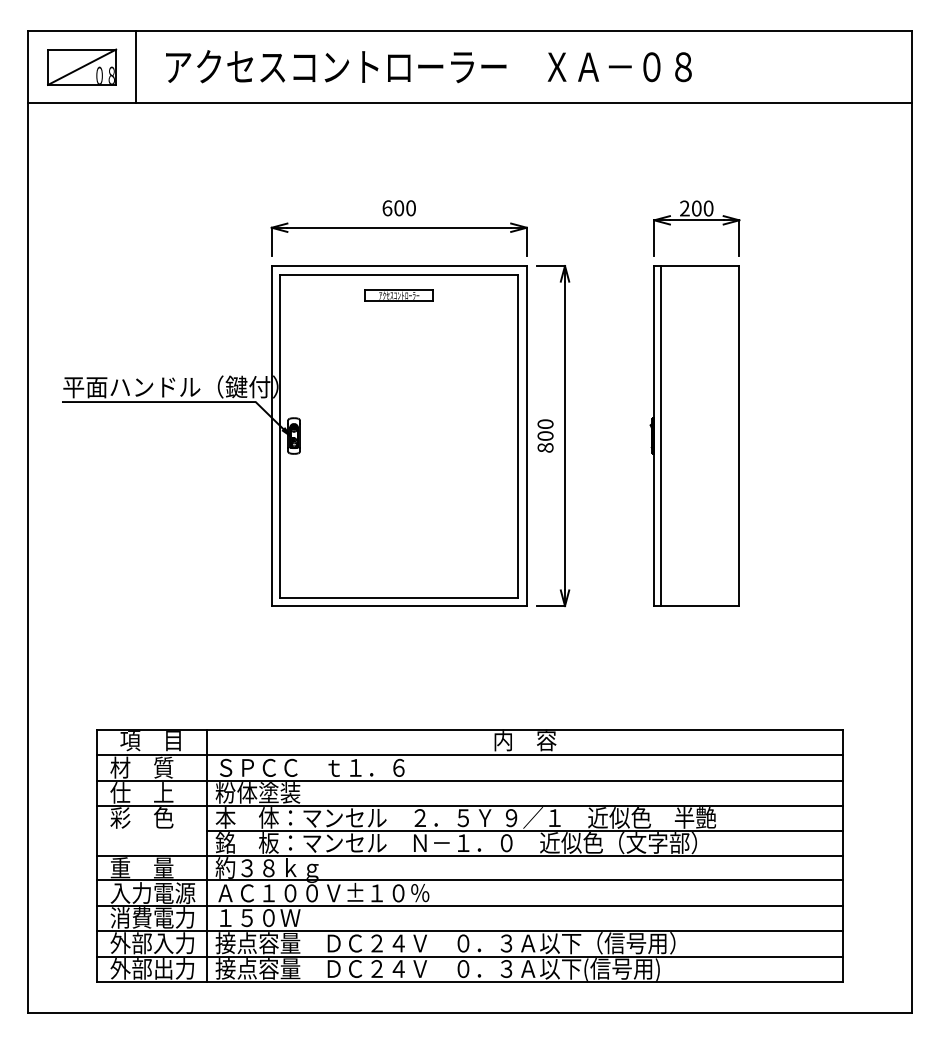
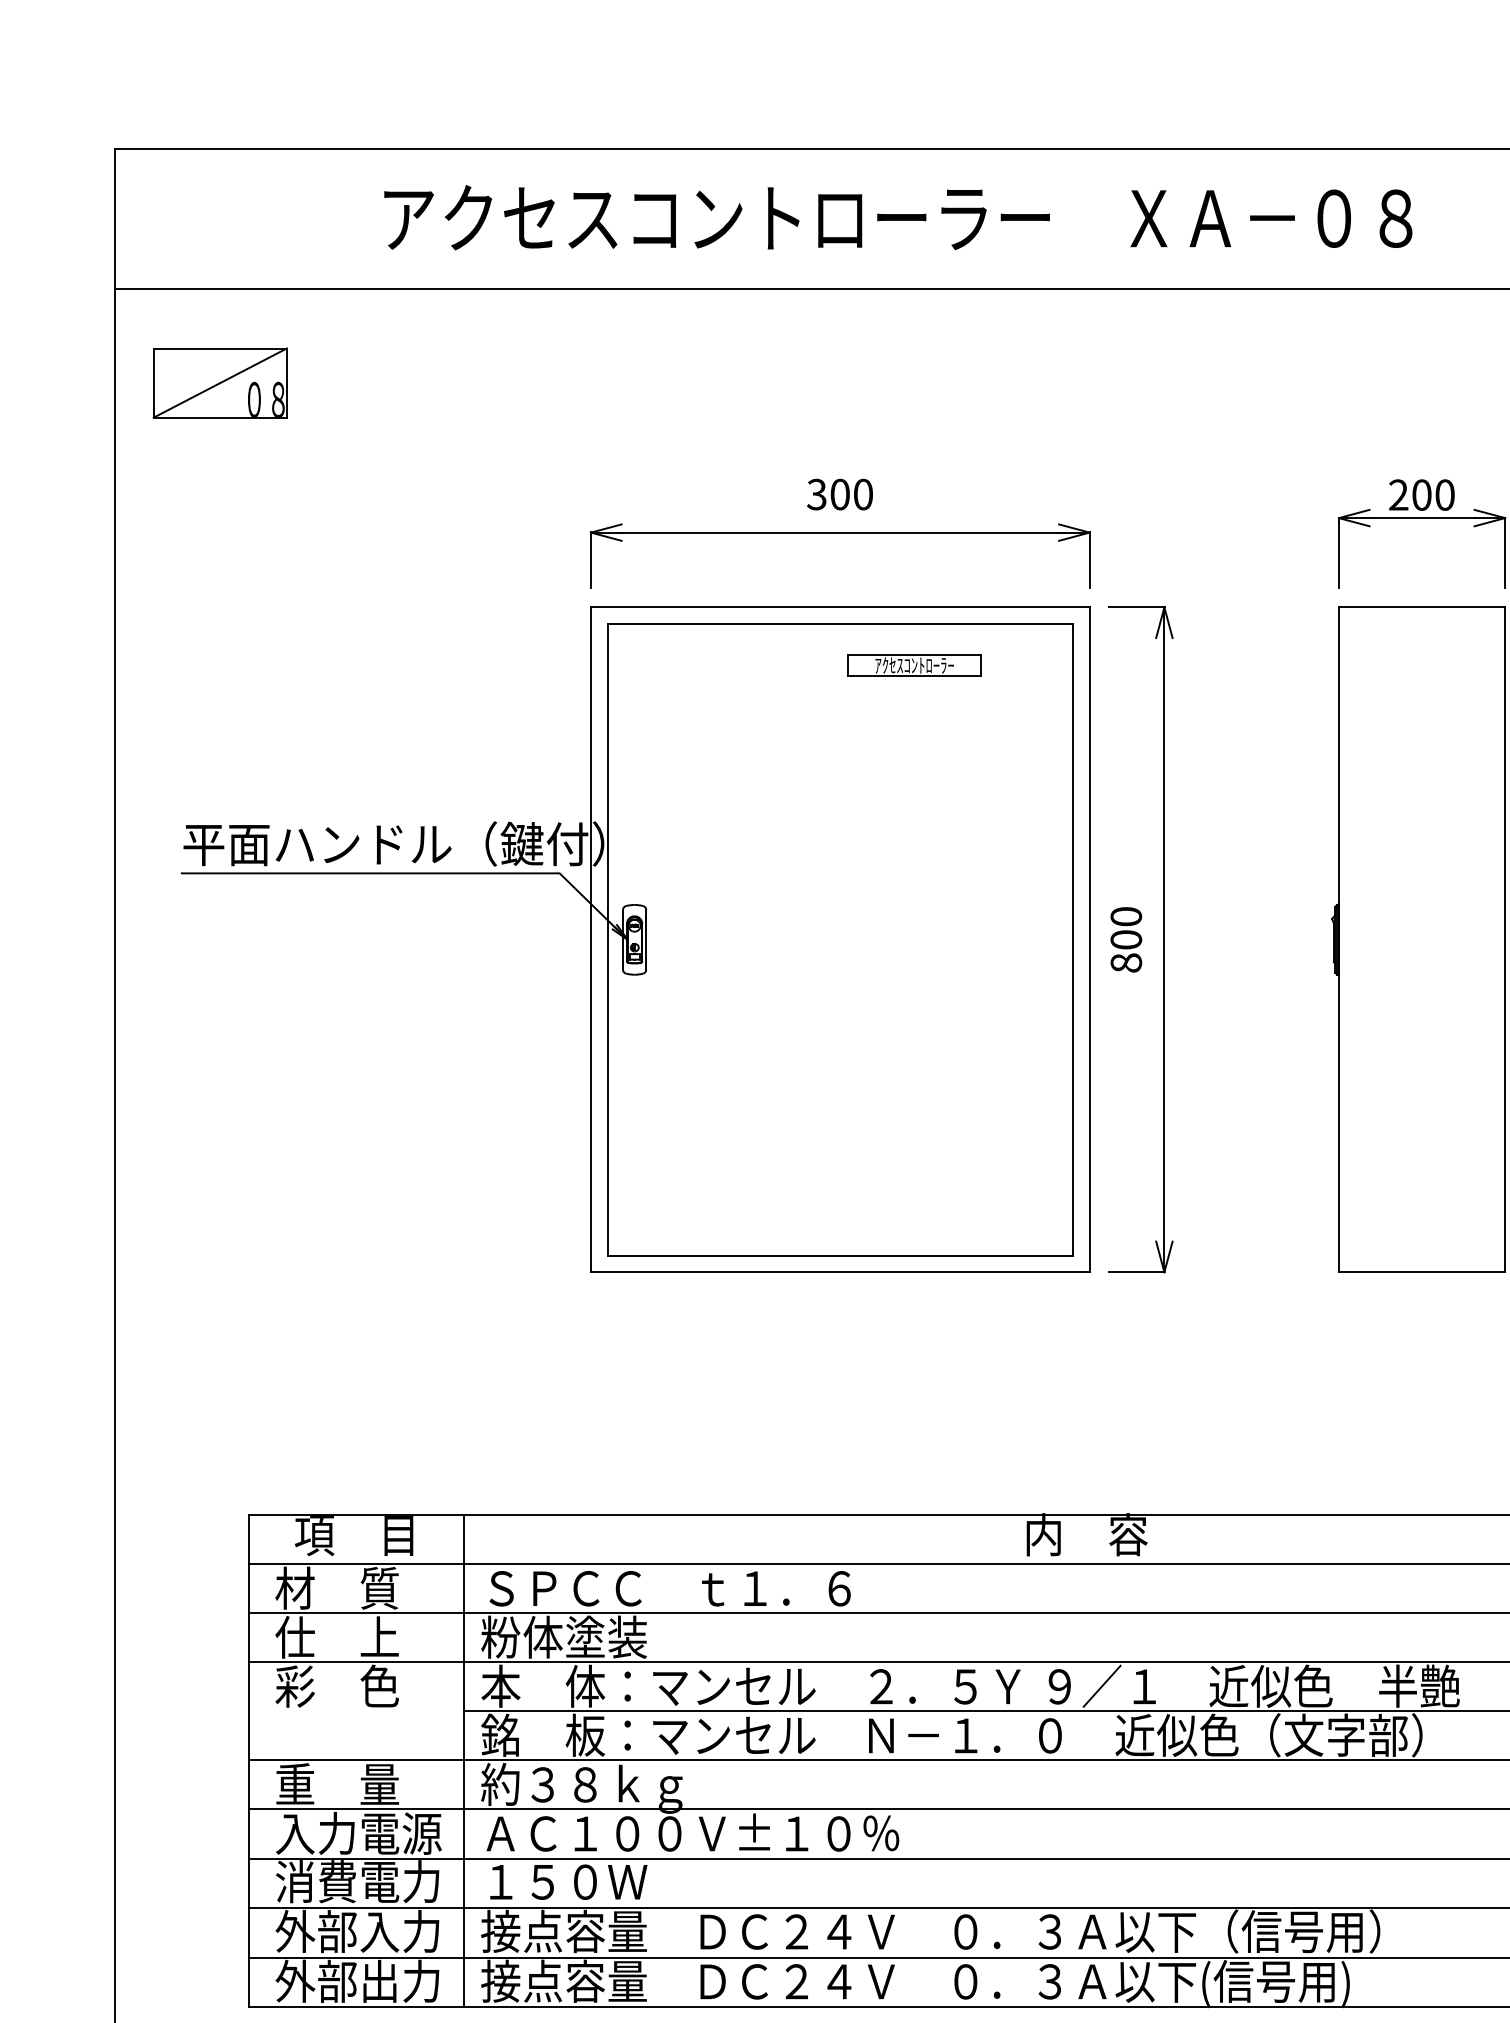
part: (82, 66) -> (221, 381), moved
line: (136, 67) -> (326, 219), removed
text: (387, 208) -> (817, 494), 600 -> 300
part: (398, 295) -> (913, 665), moved
line: (660, 436) -> (1351, 940), removed

